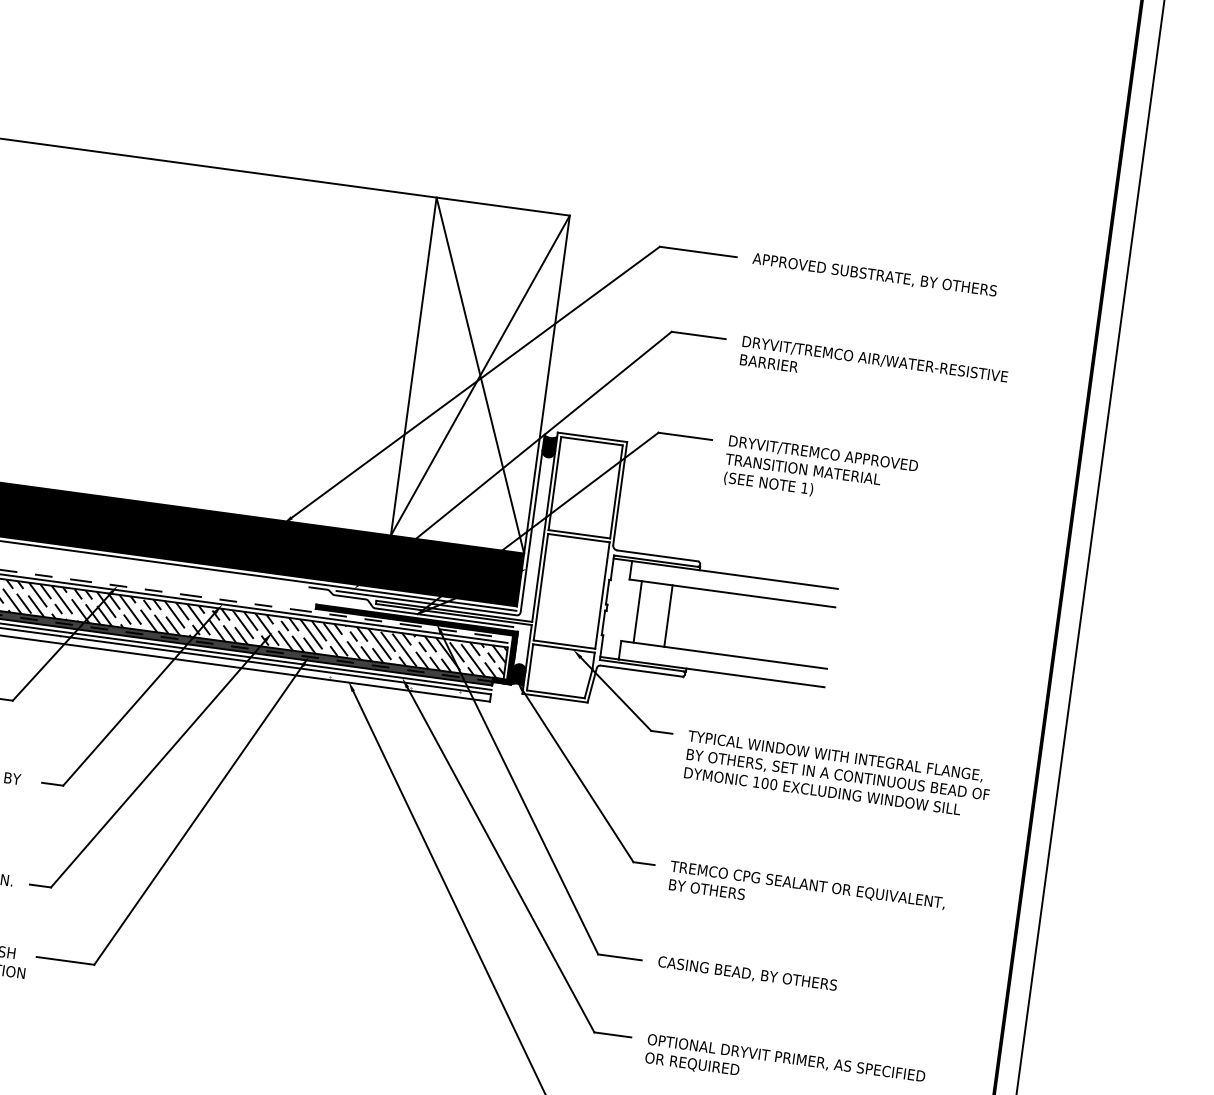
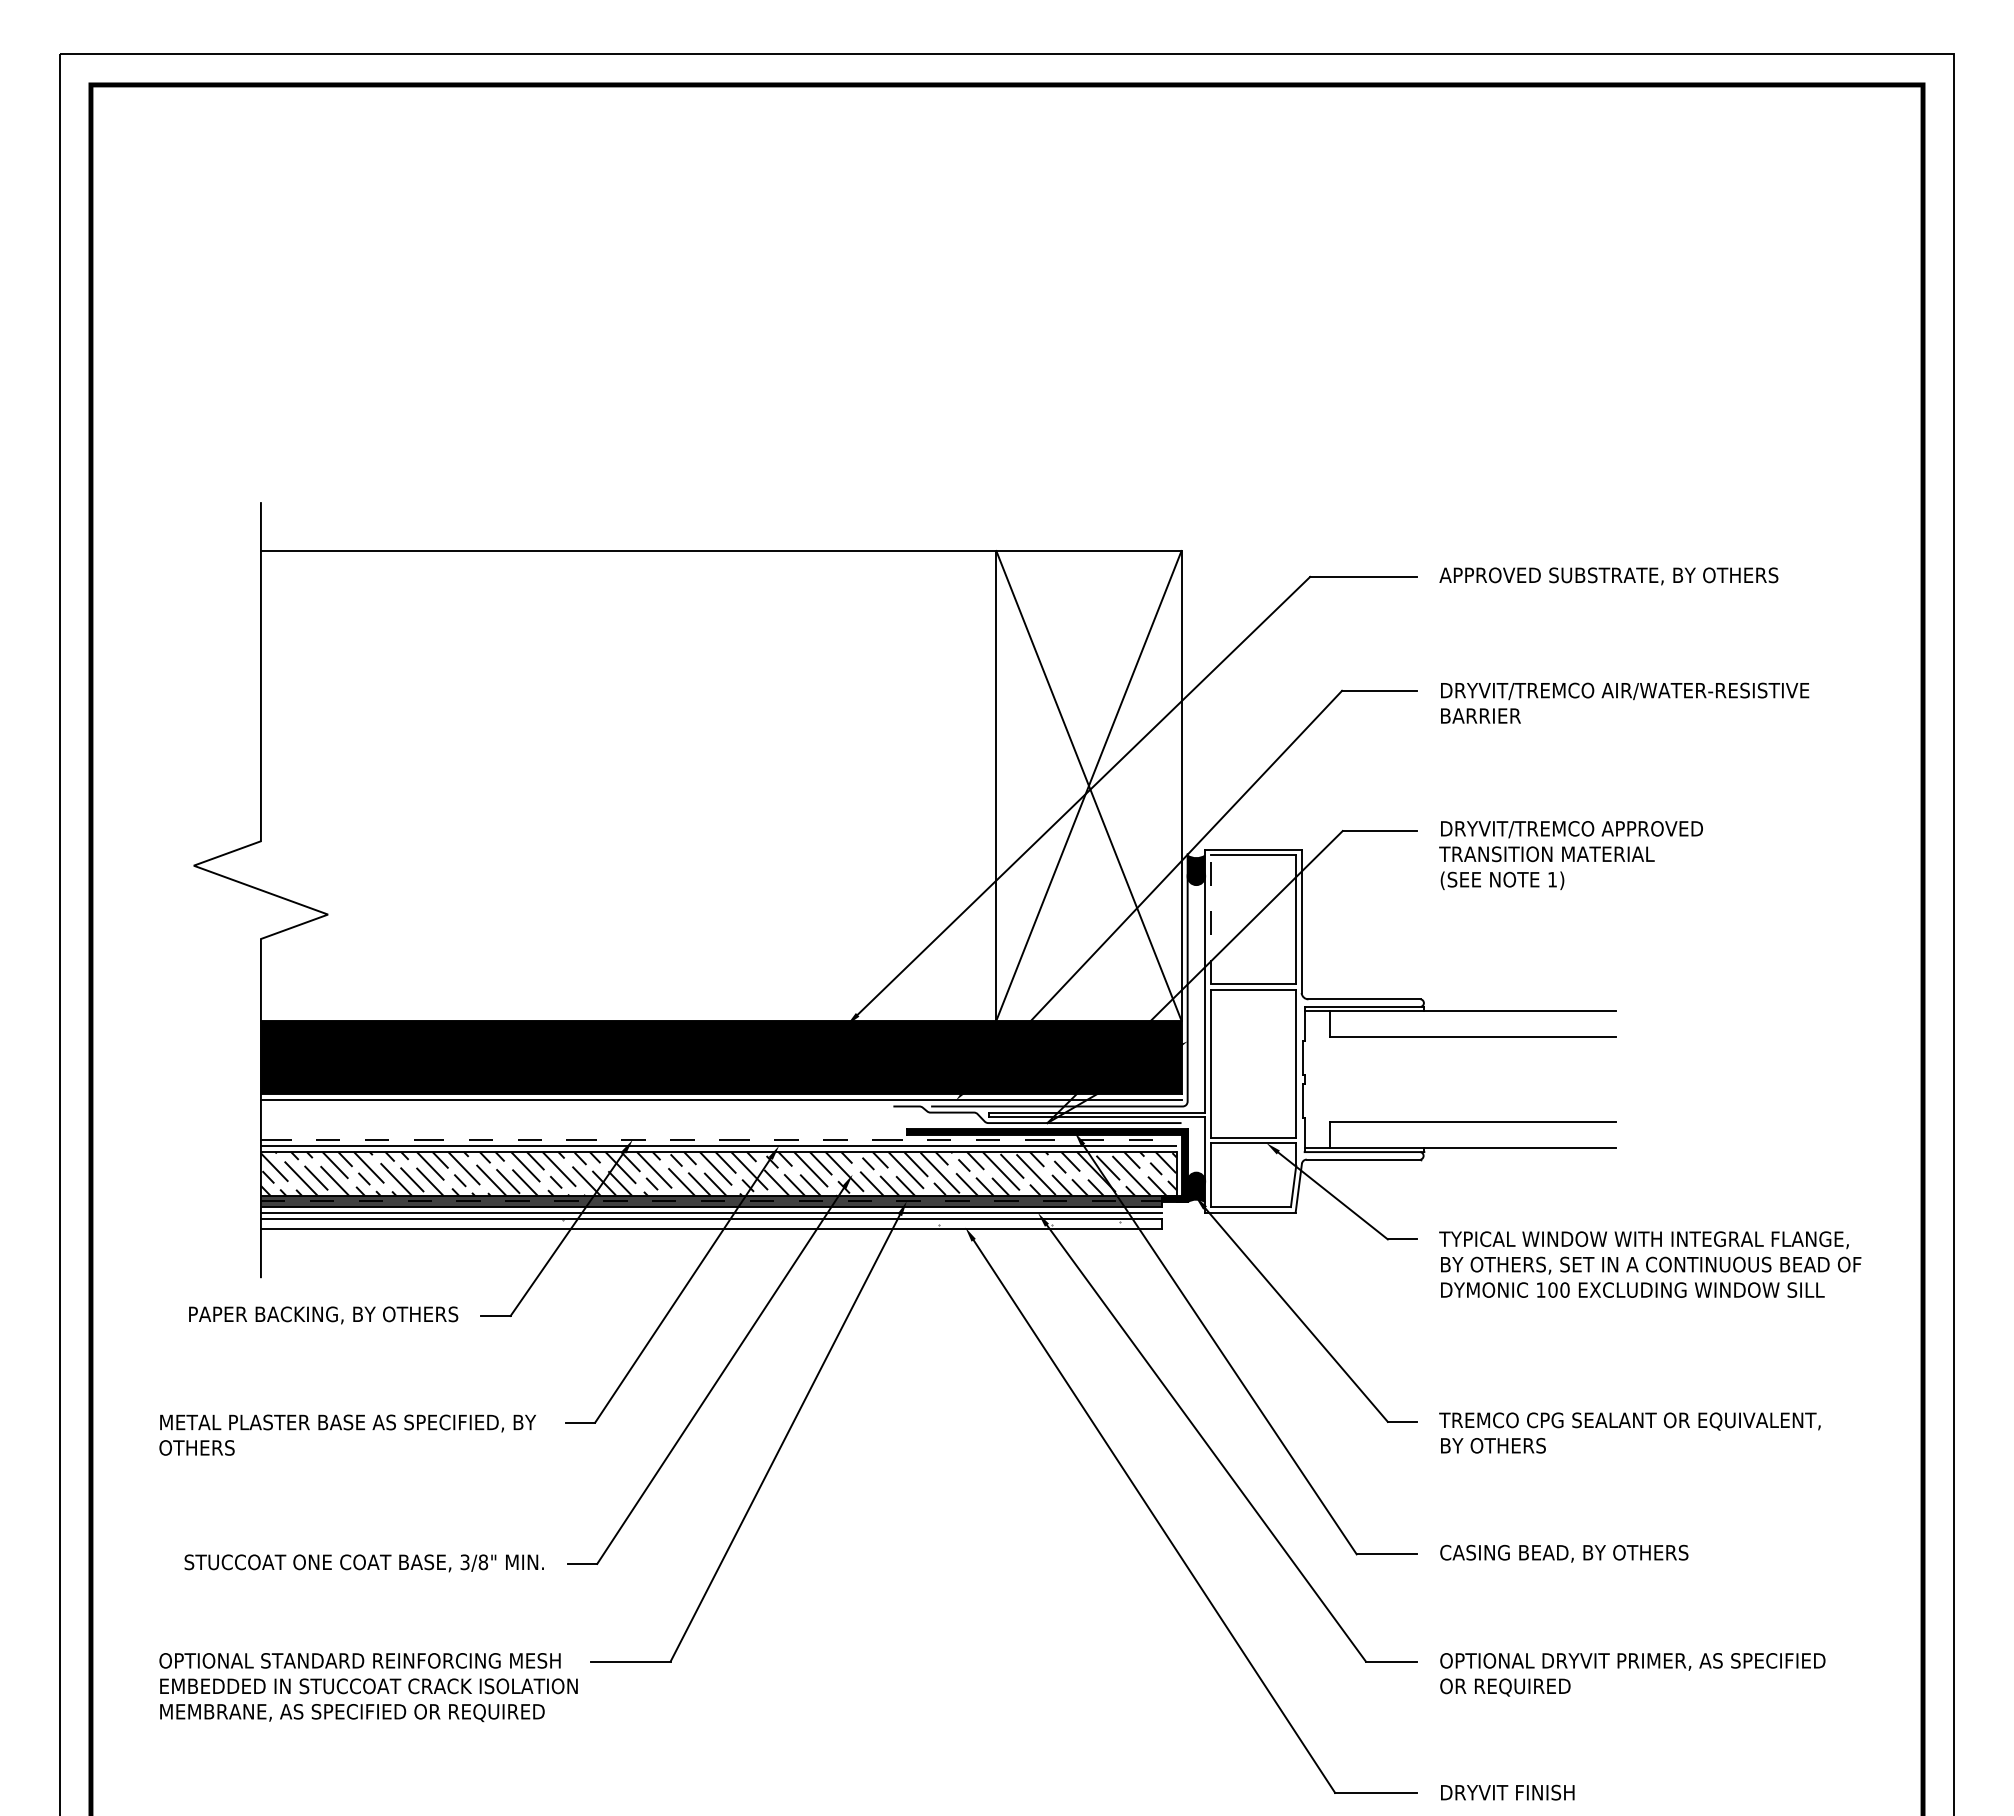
line: (554, 483) -> (1210, 919), solid -> dashed
line: (637, 611) -> (1347, 1079), removed
line: (668, 616) -> (1390, 1079), removed

